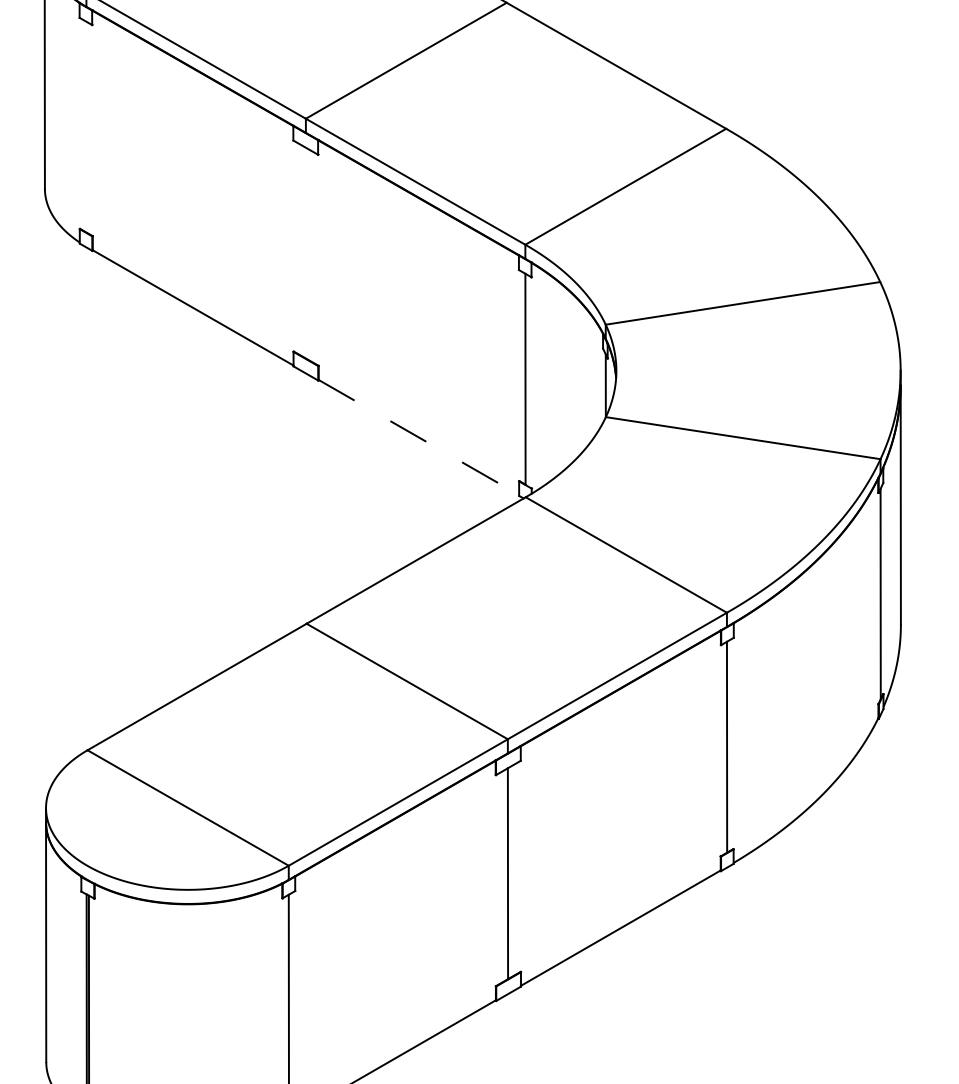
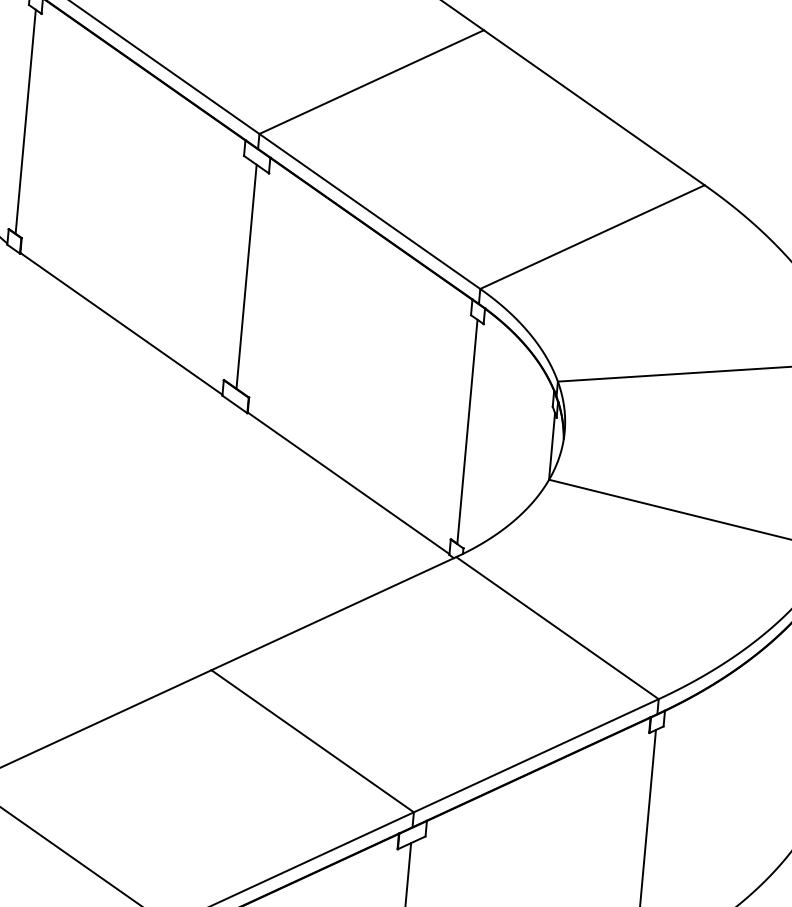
line: (86, 126) -> (25, 121), added
line: (305, 252) -> (246, 275), added
line: (418, 437) -> (348, 483), dashed -> solid

